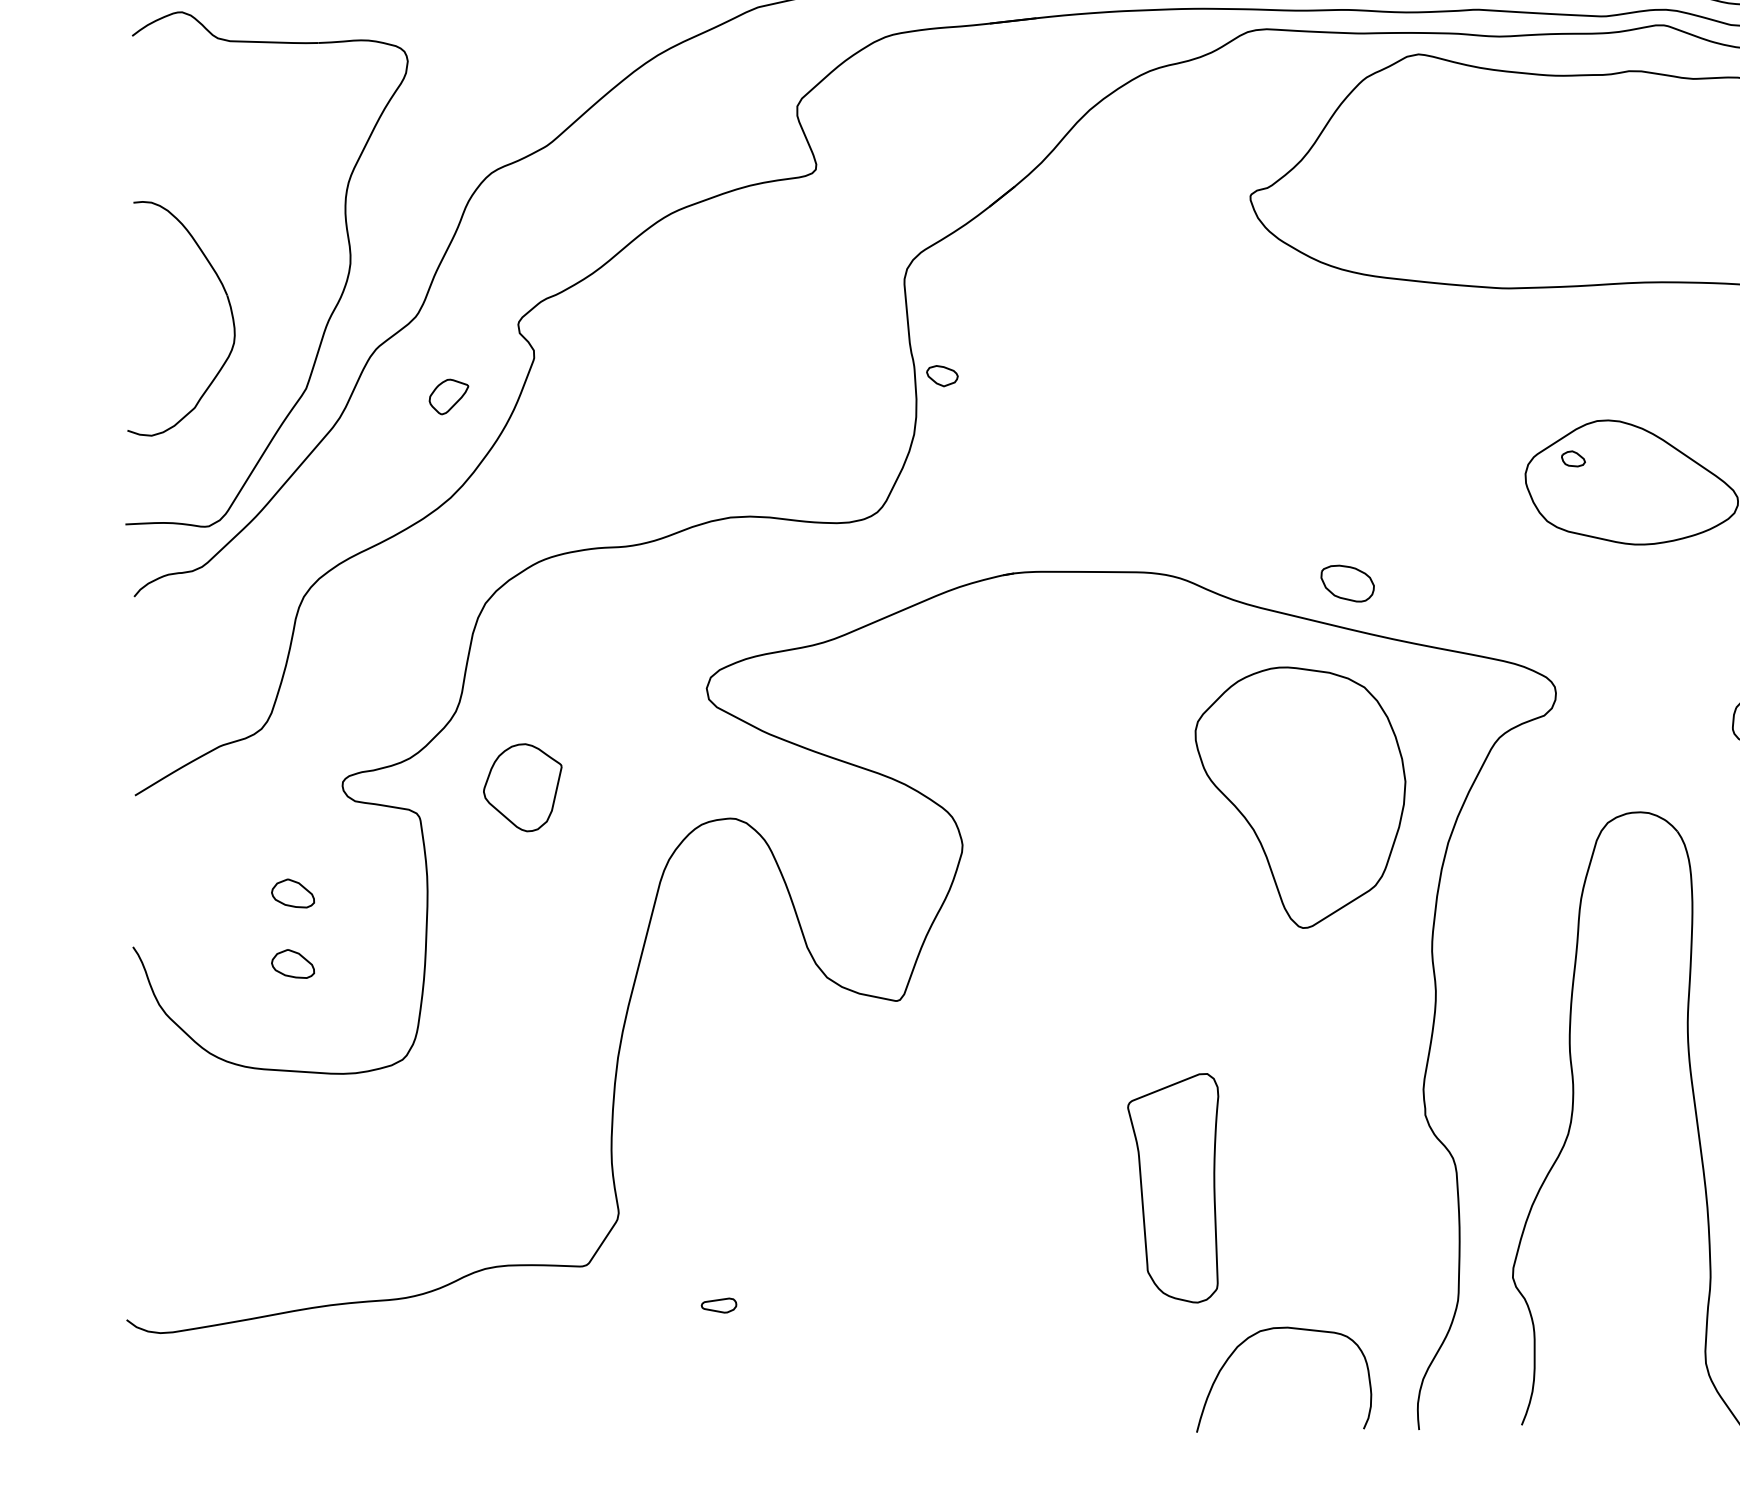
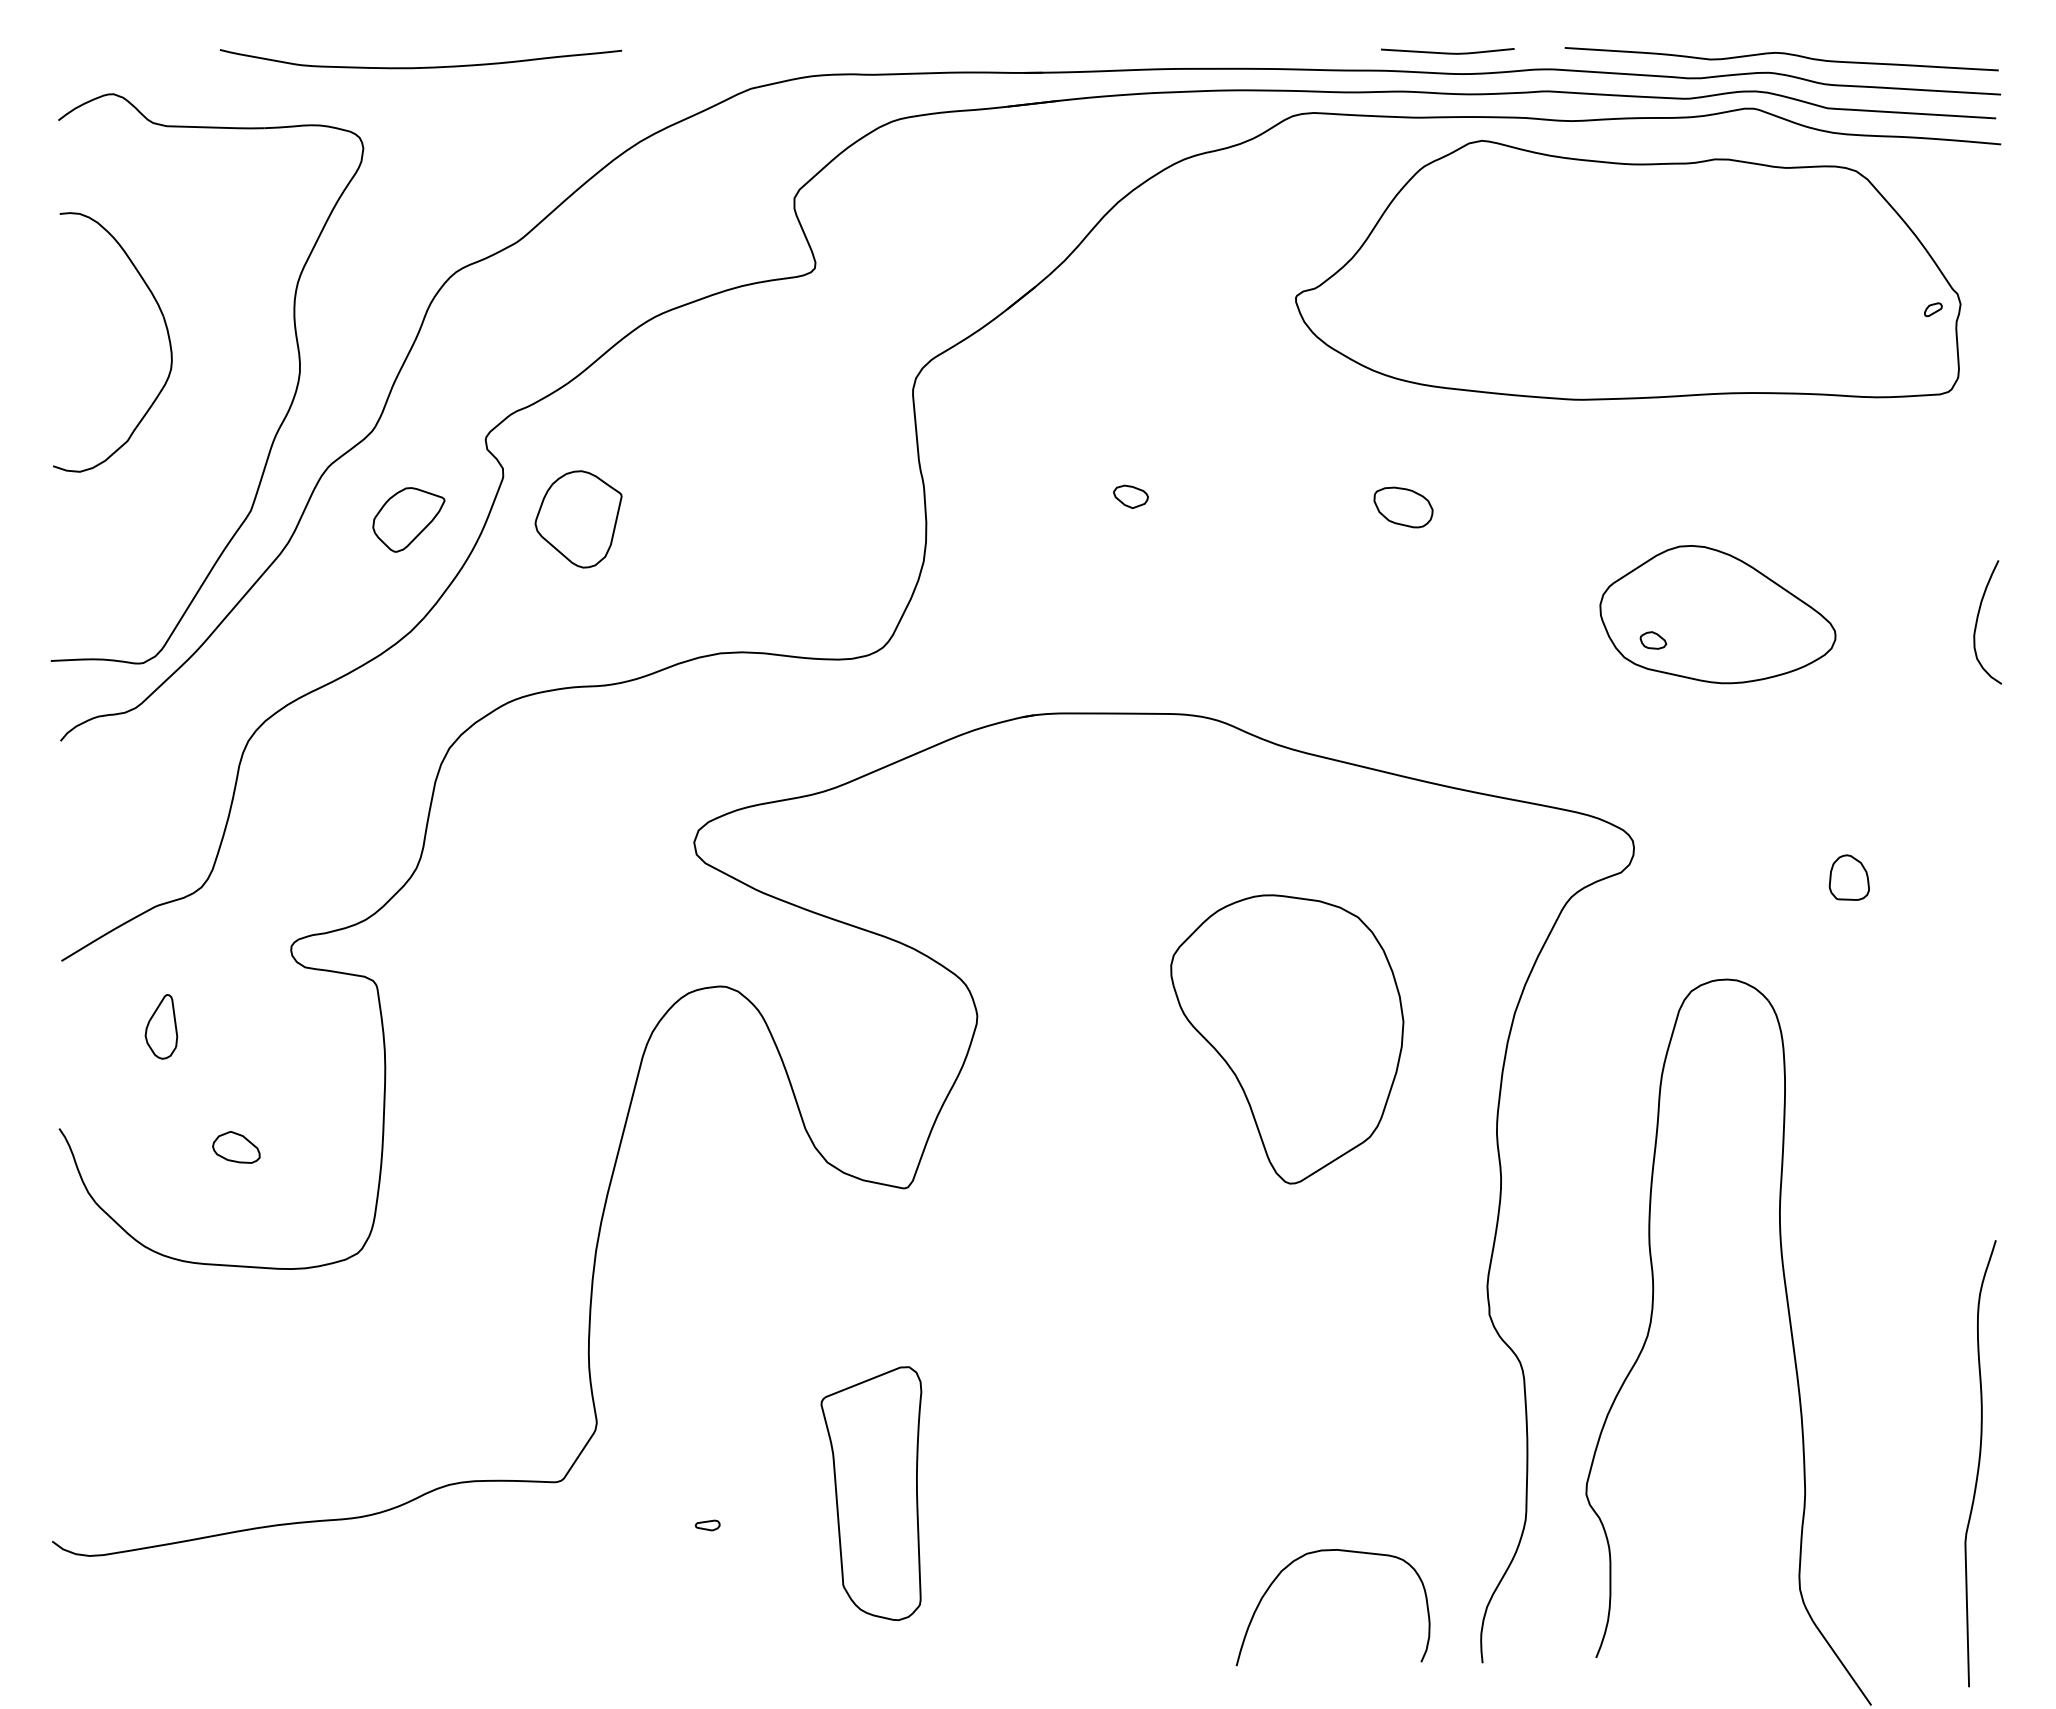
part: (229, 305) -> (165, 327), moved
part: (941, 375) -> (1130, 496), moved
part: (448, 396) -> (408, 519), size x1.67
part: (1573, 458) -> (1653, 640), moved
part: (1347, 583) -> (1403, 507), moved
part: (522, 787) -> (578, 519), moved
part: (1300, 797) -> (1287, 1039), moved
part: (225, 854) -> (161, 1026), added
part: (293, 893) -> (236, 1069), removed
part: (1173, 1188) -> (871, 1493), moved
part: (718, 1305) -> (707, 1525), size x0.62

